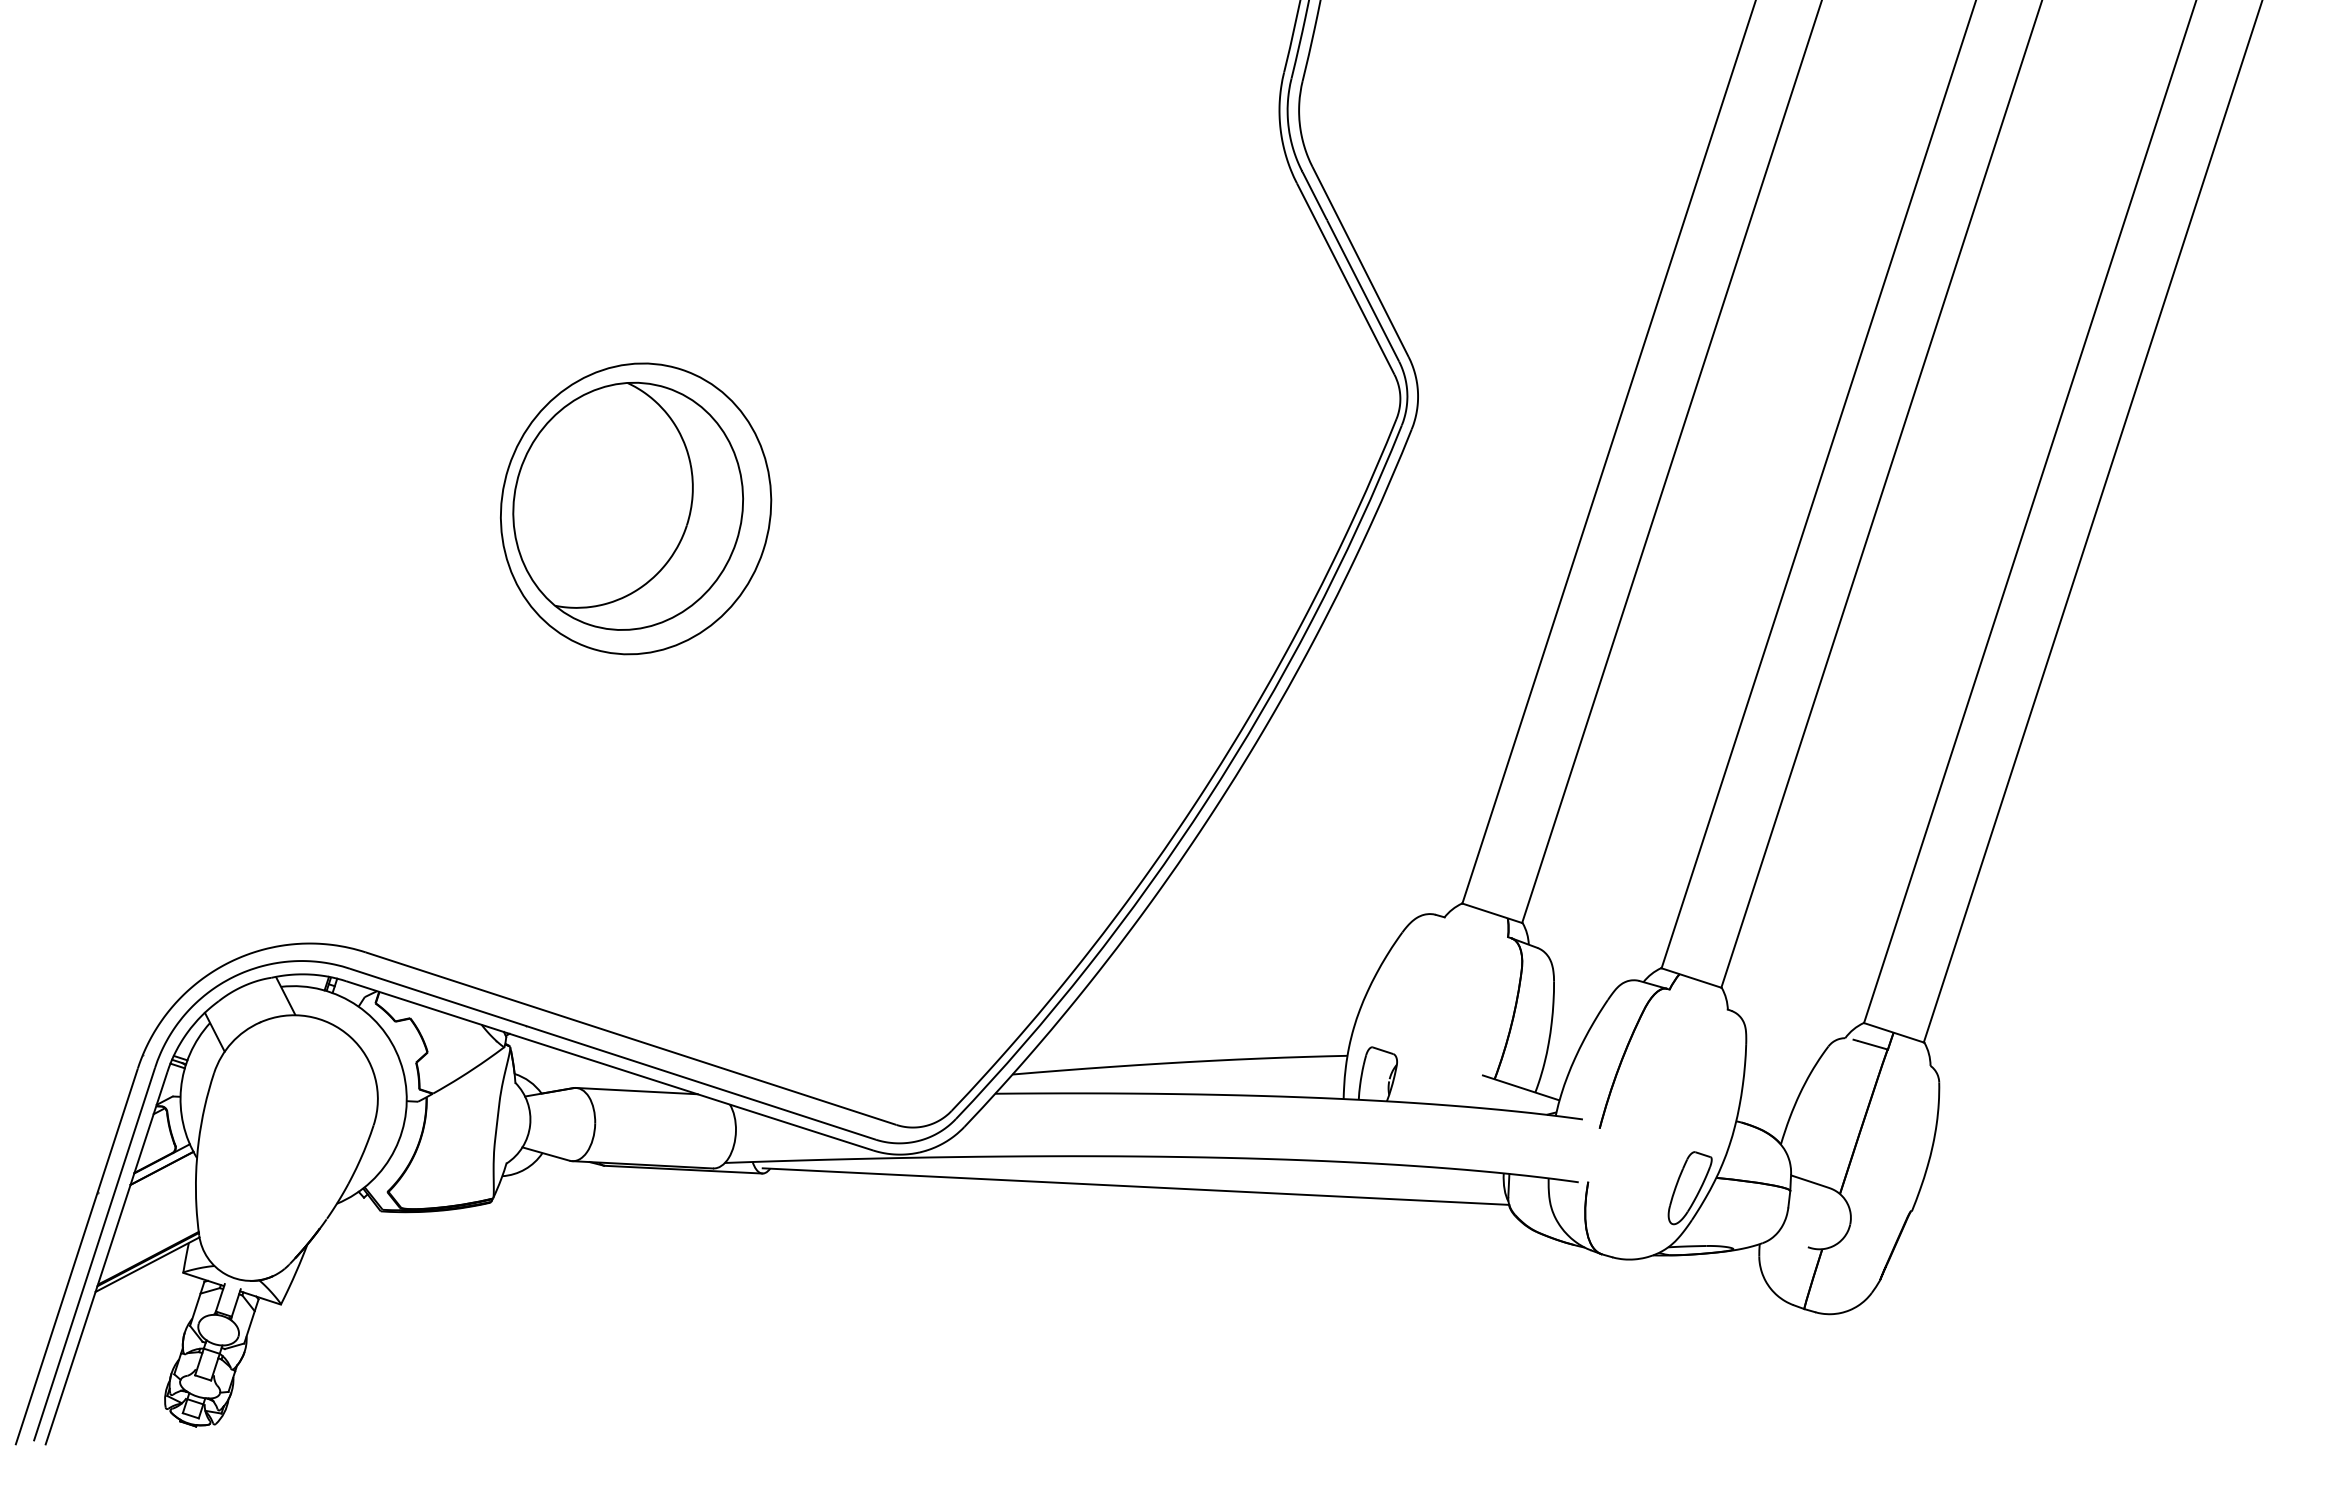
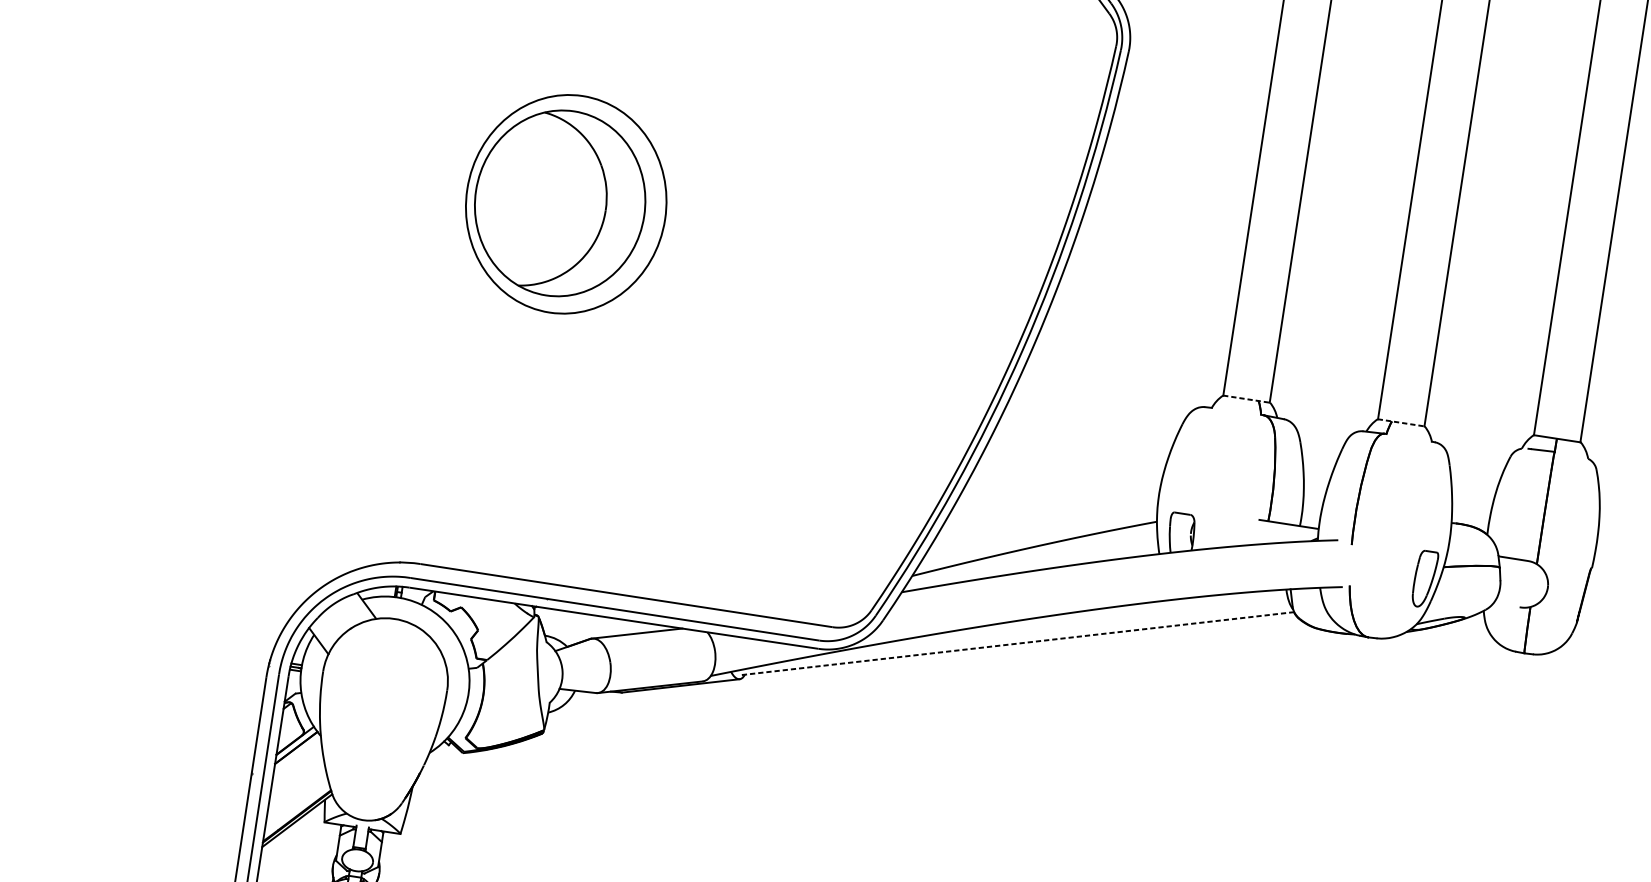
line: (1492, 913) -> (1246, 399), solid -> dashed
line: (1691, 978) -> (1401, 423), solid -> dashed
line: (1135, 1186) -> (1016, 643), solid -> dashed

